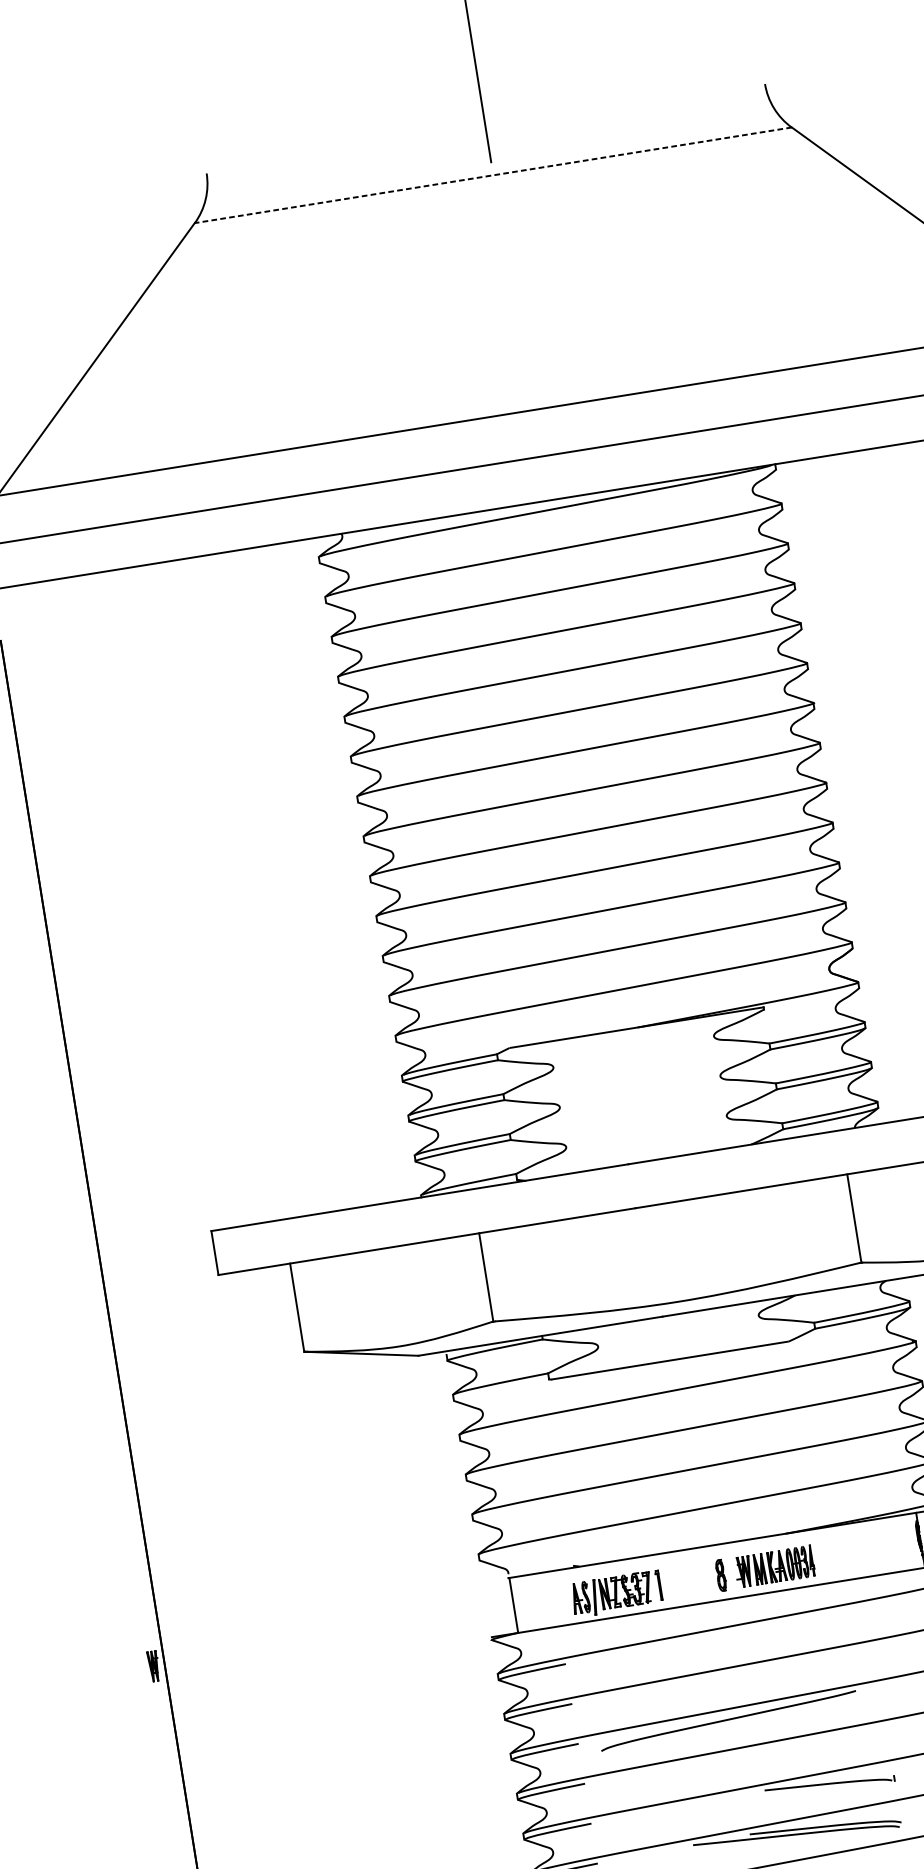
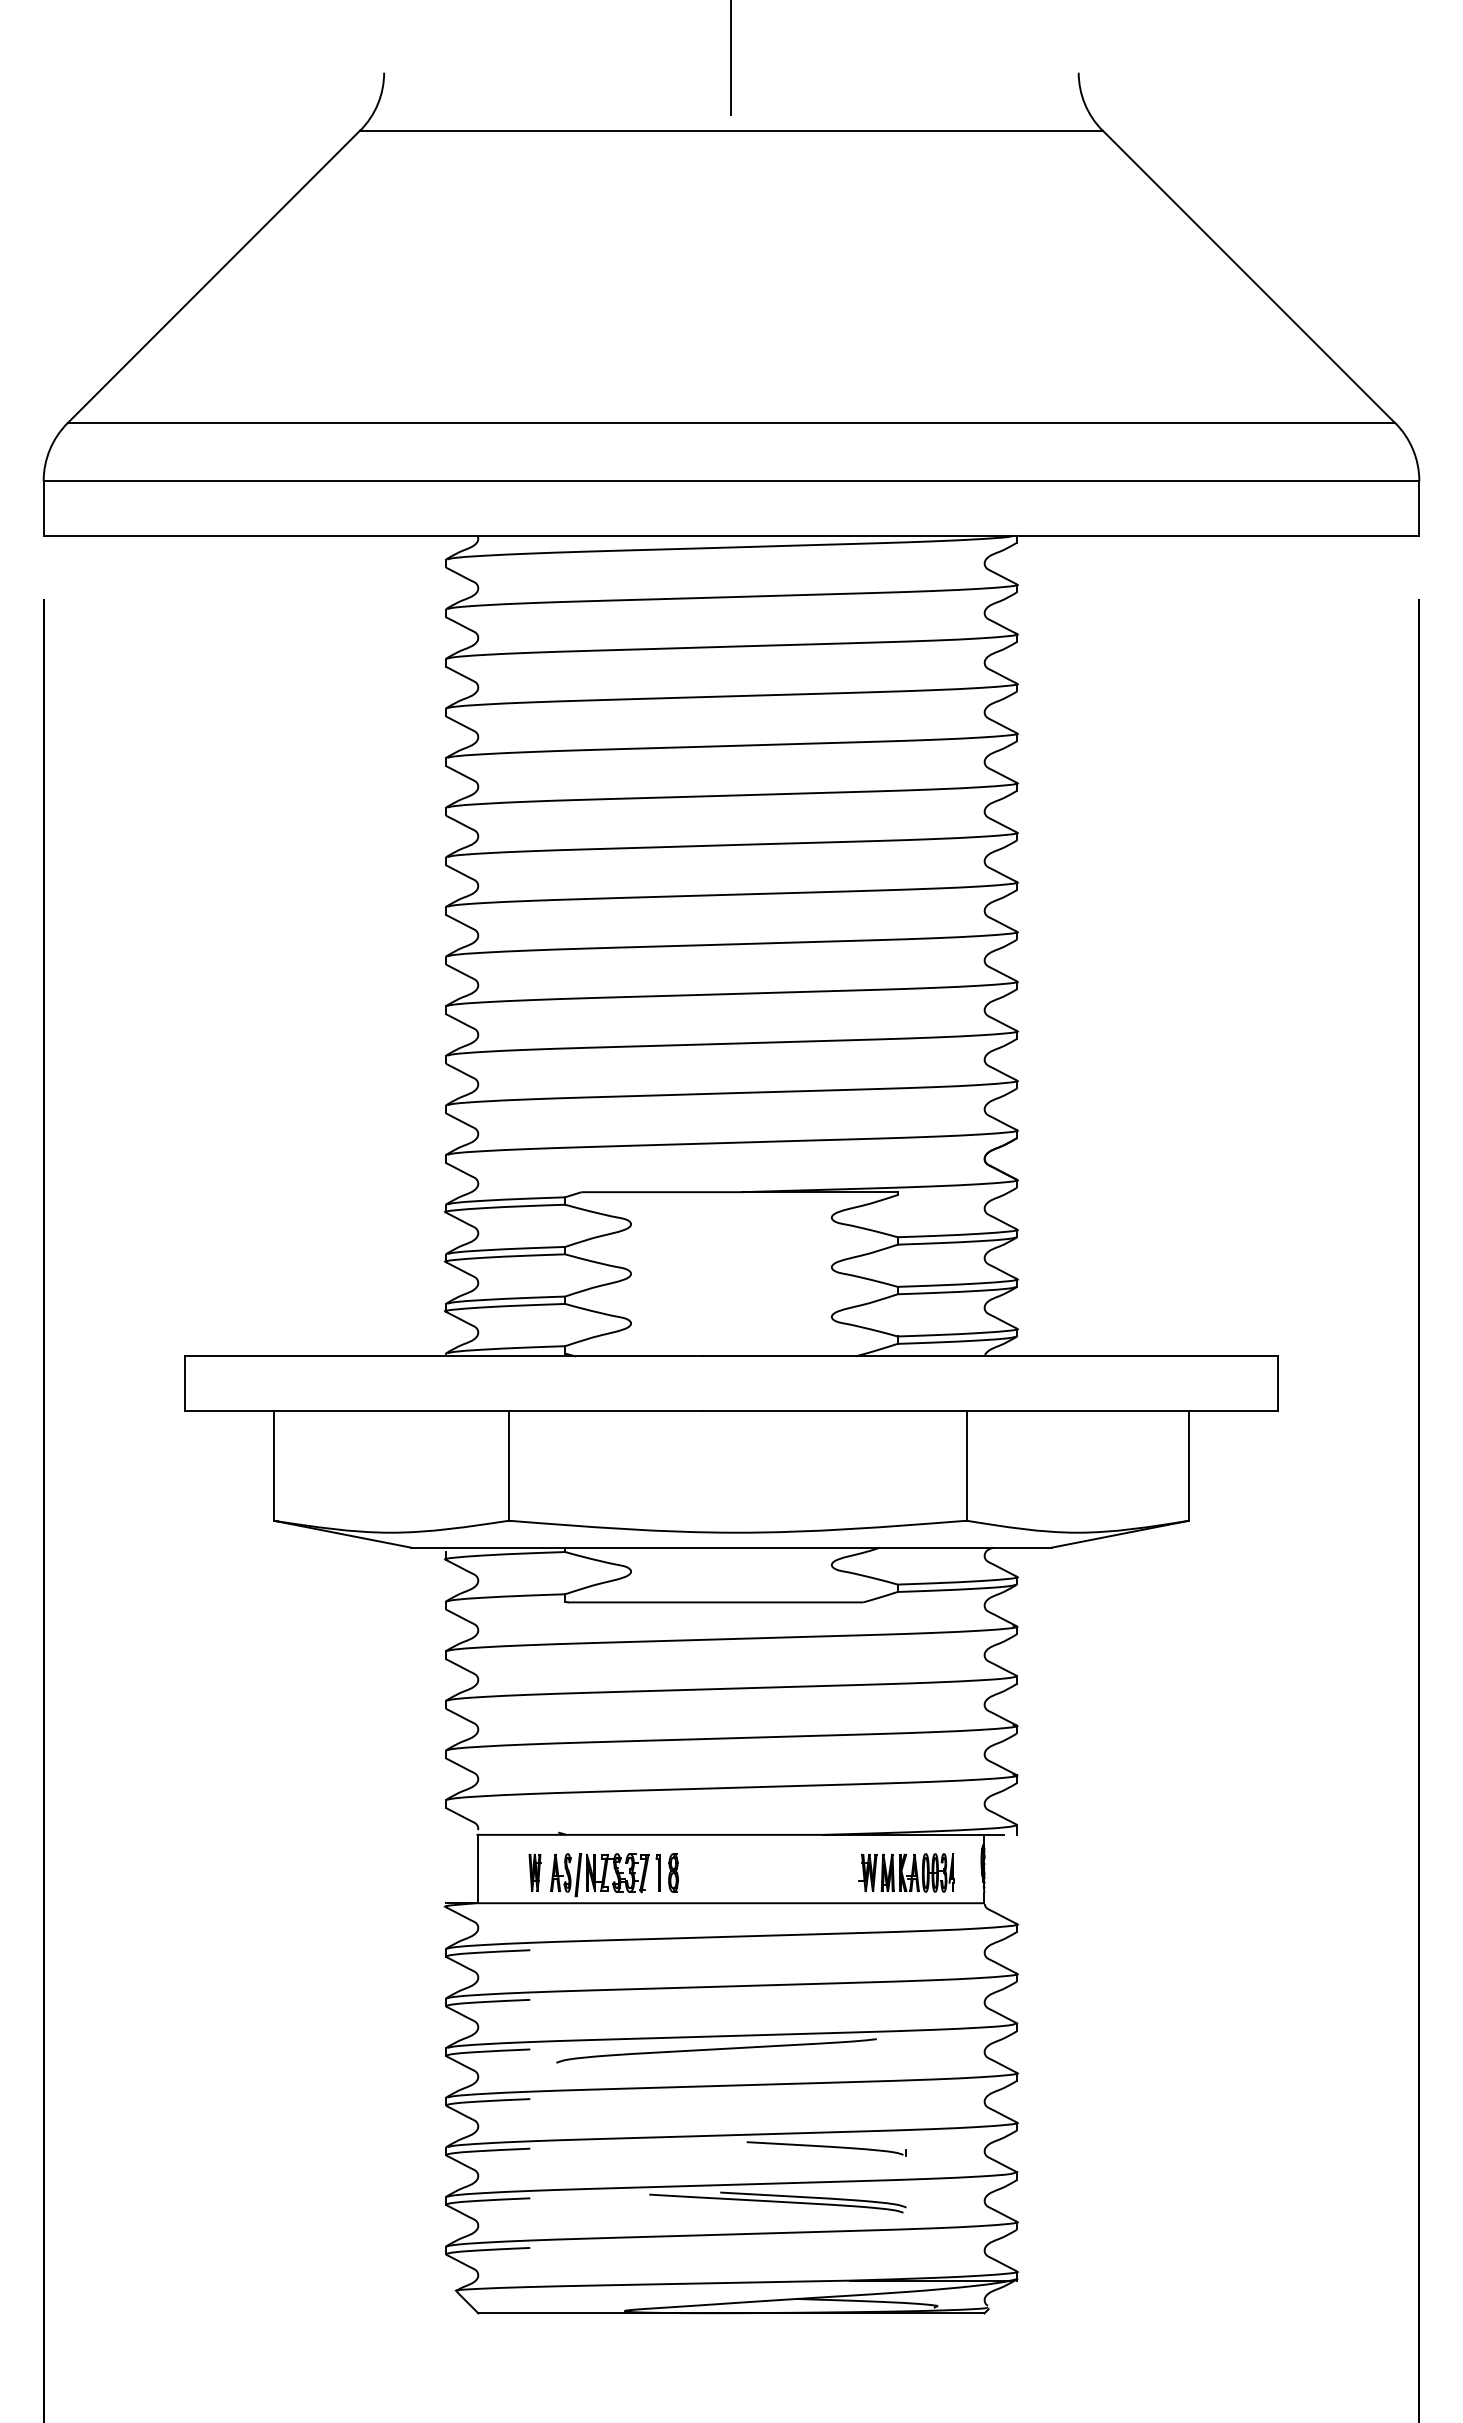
line: (492, 175) -> (730, 130), dashed -> solid
part: (774, 1566) -> (906, 1872), moved
part: (720, 1575) -> (673, 1872), moved
part: (153, 1666) -> (534, 1872), moved

